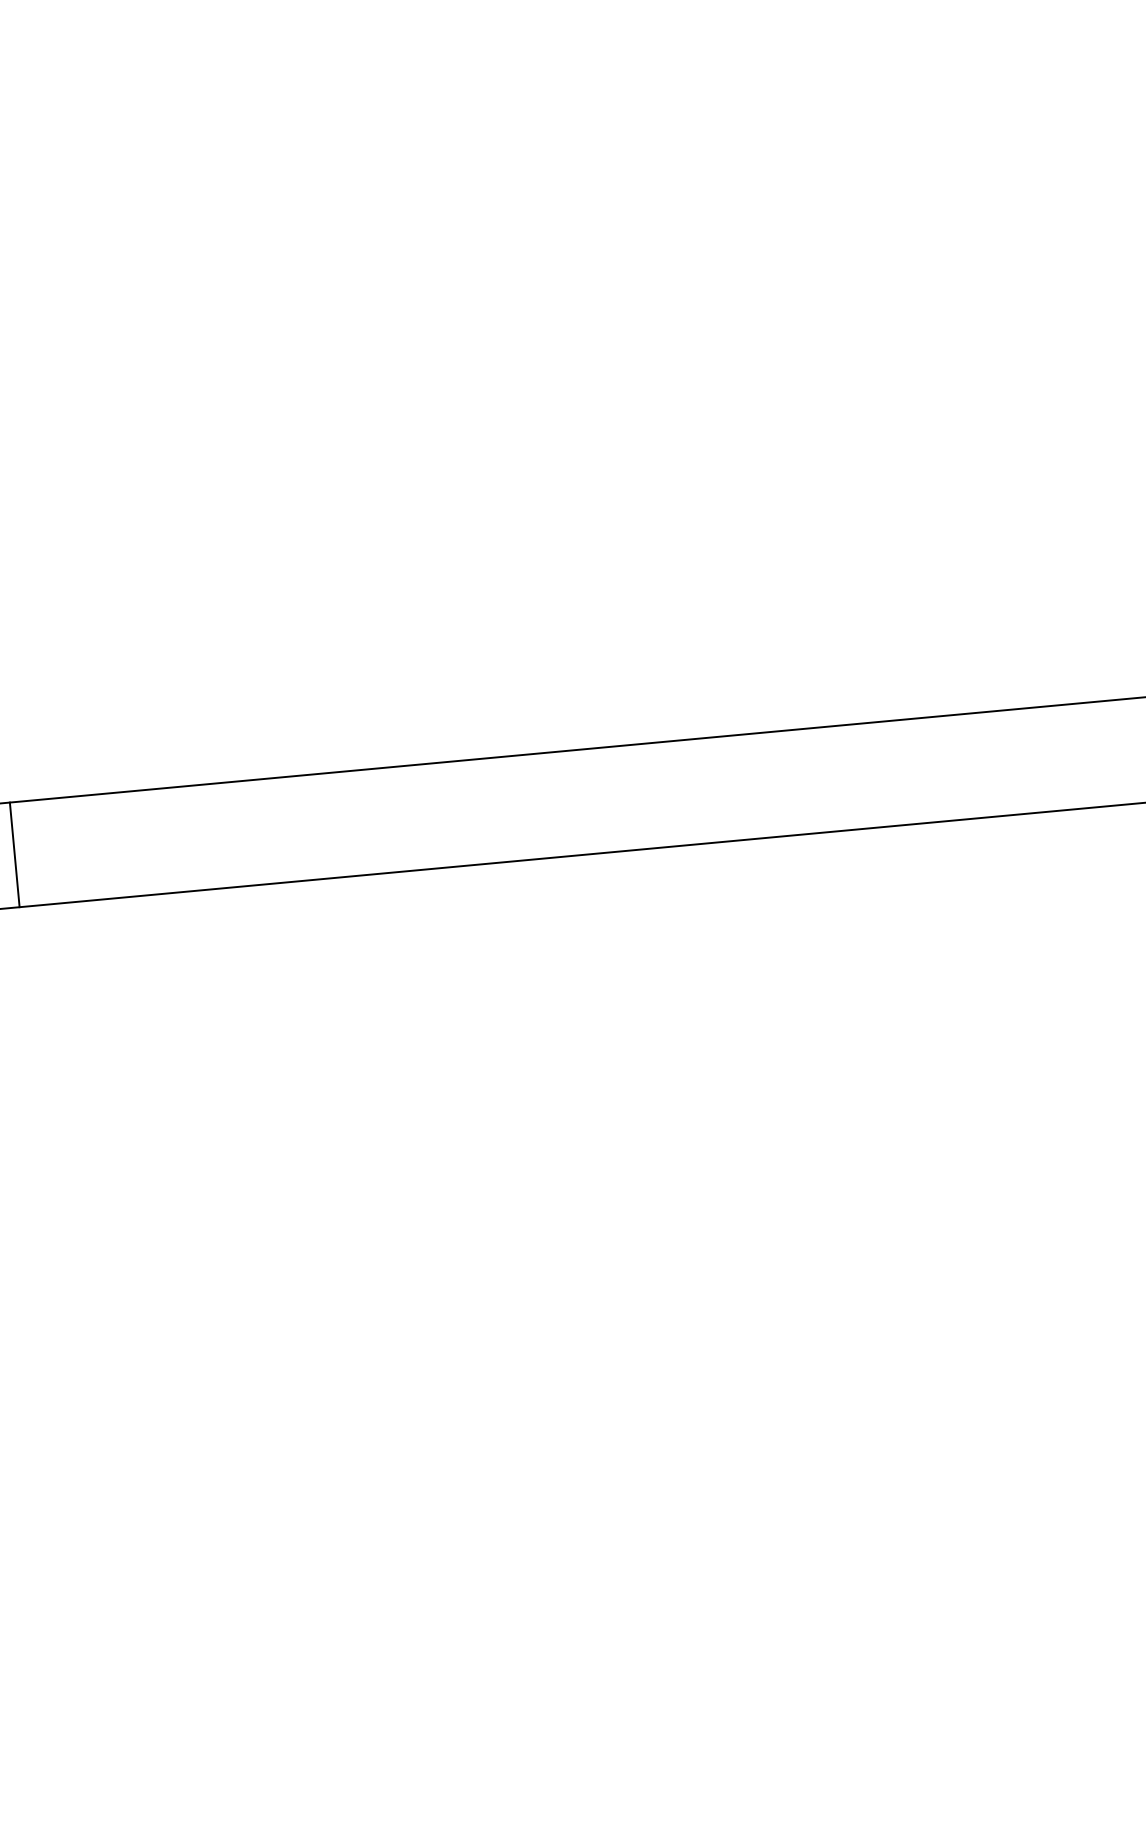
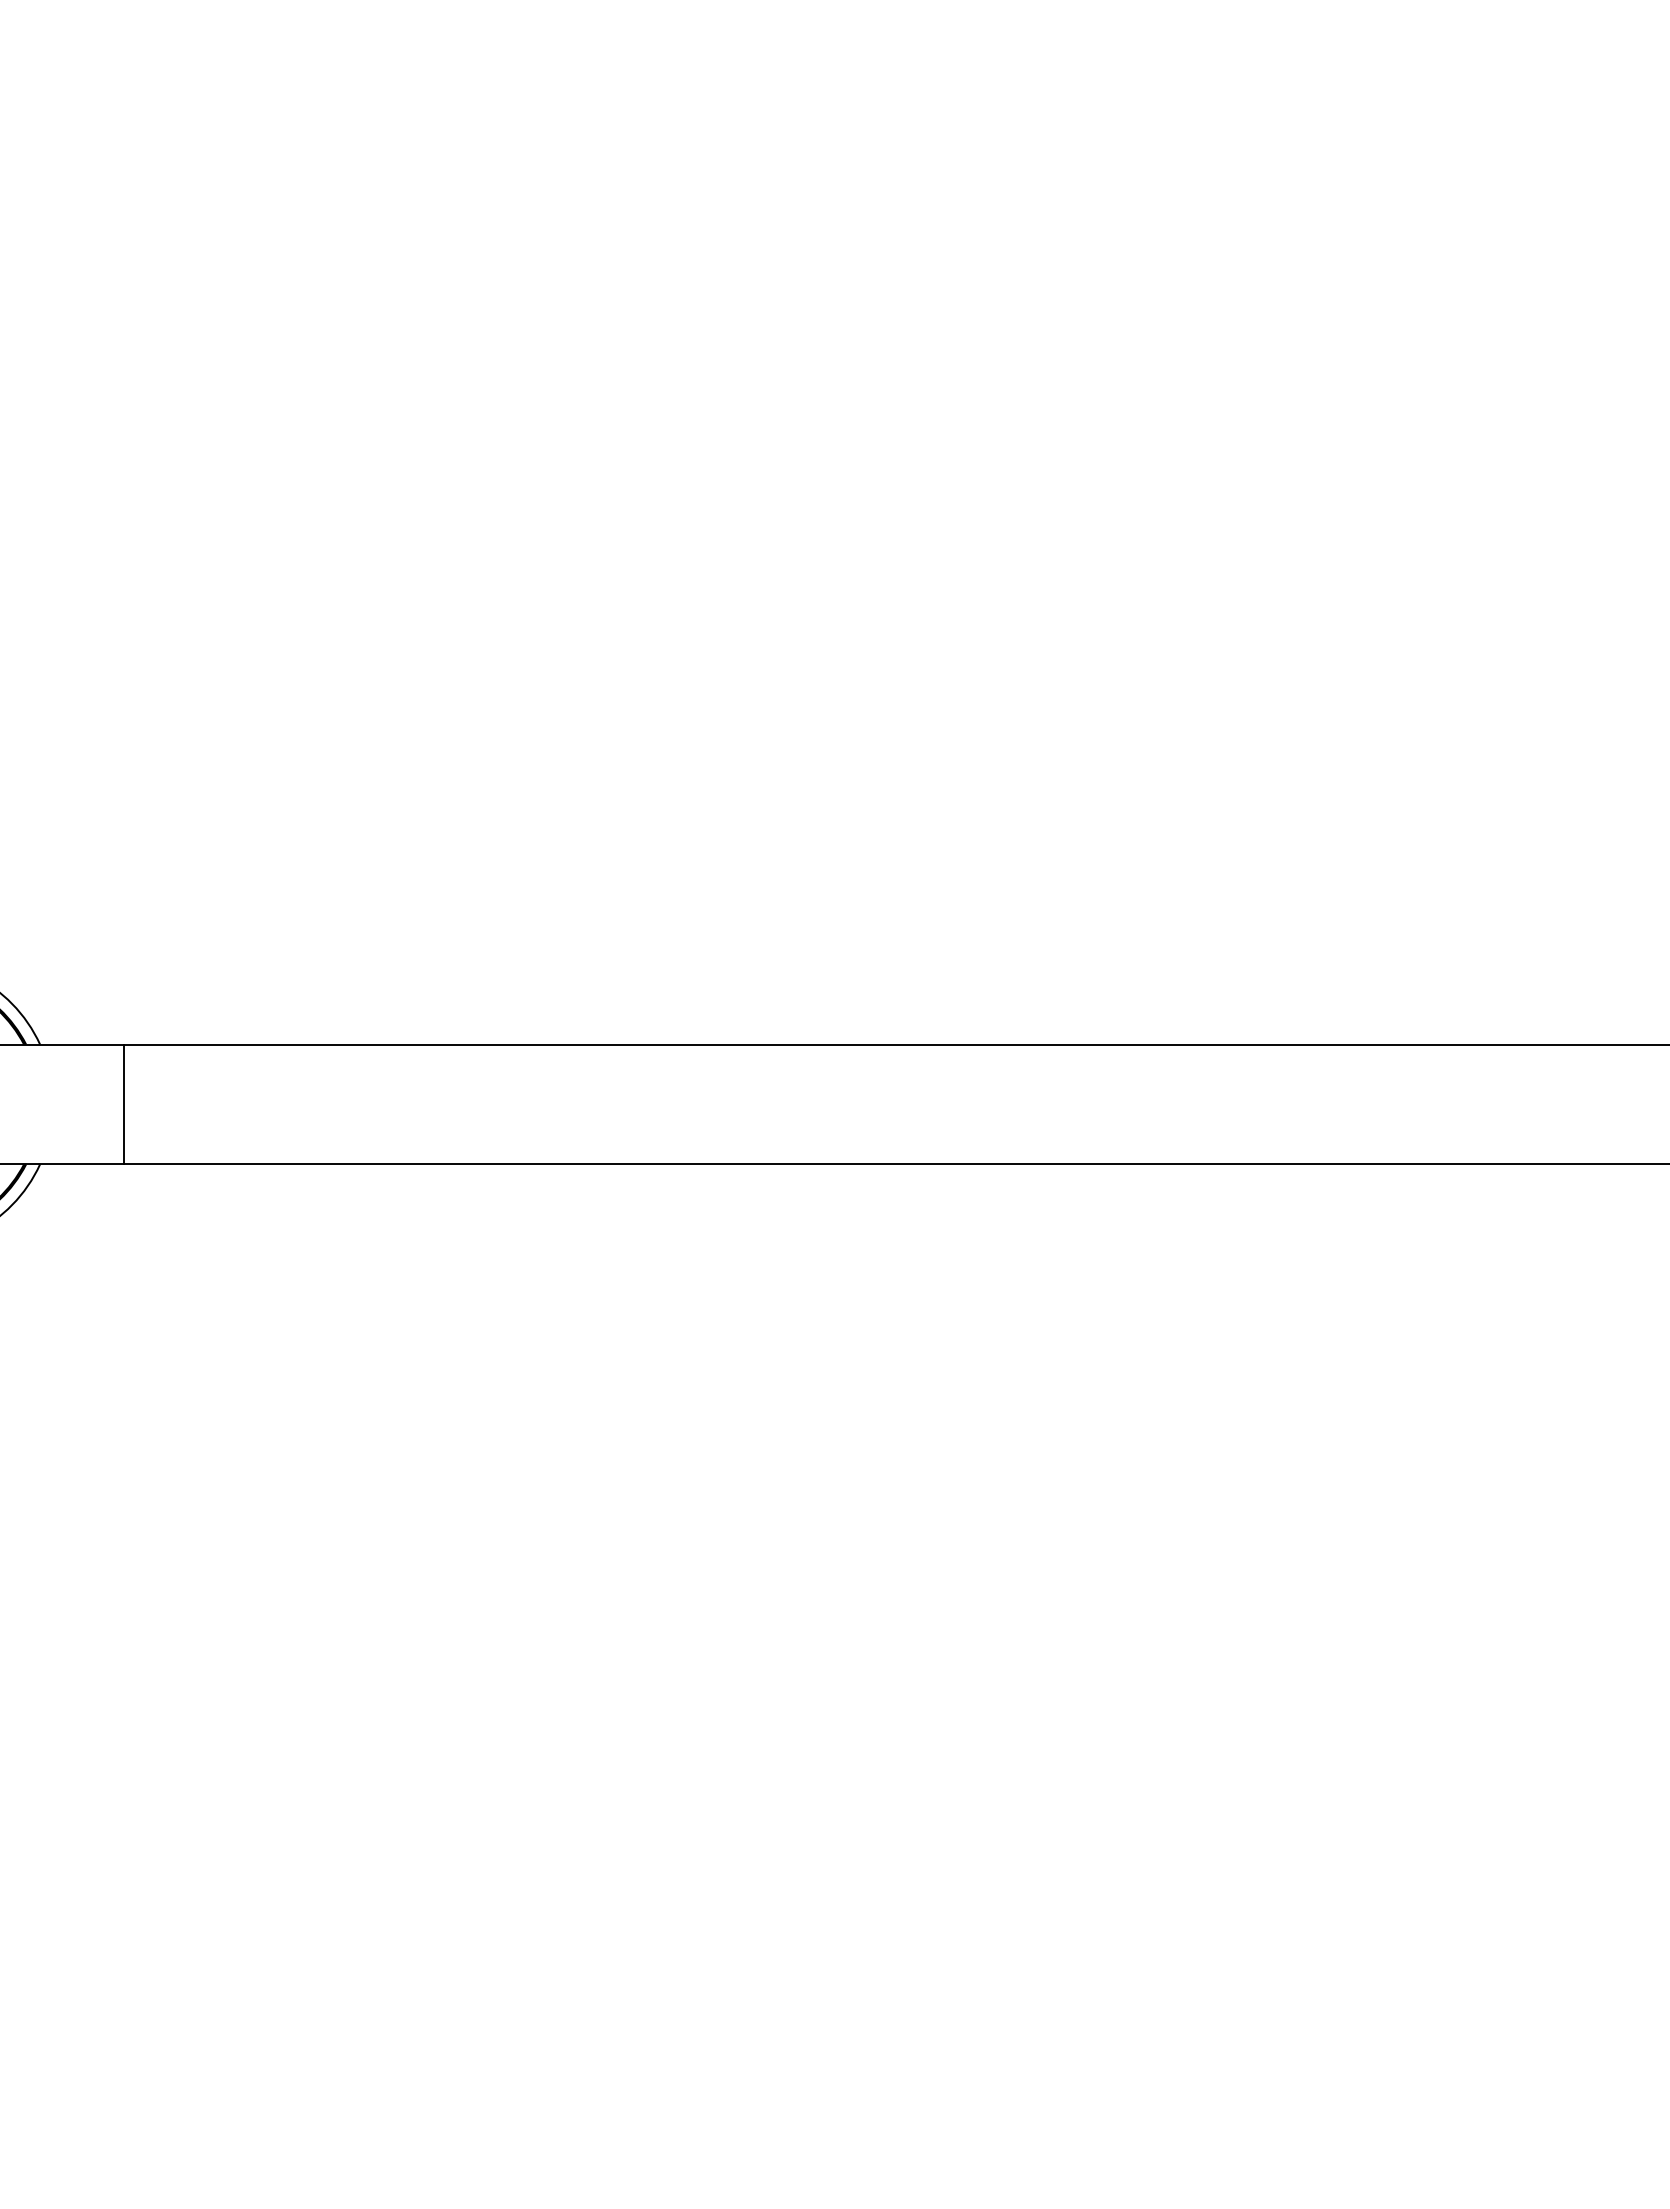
line: (15, 854) -> (124, 1104), moved

